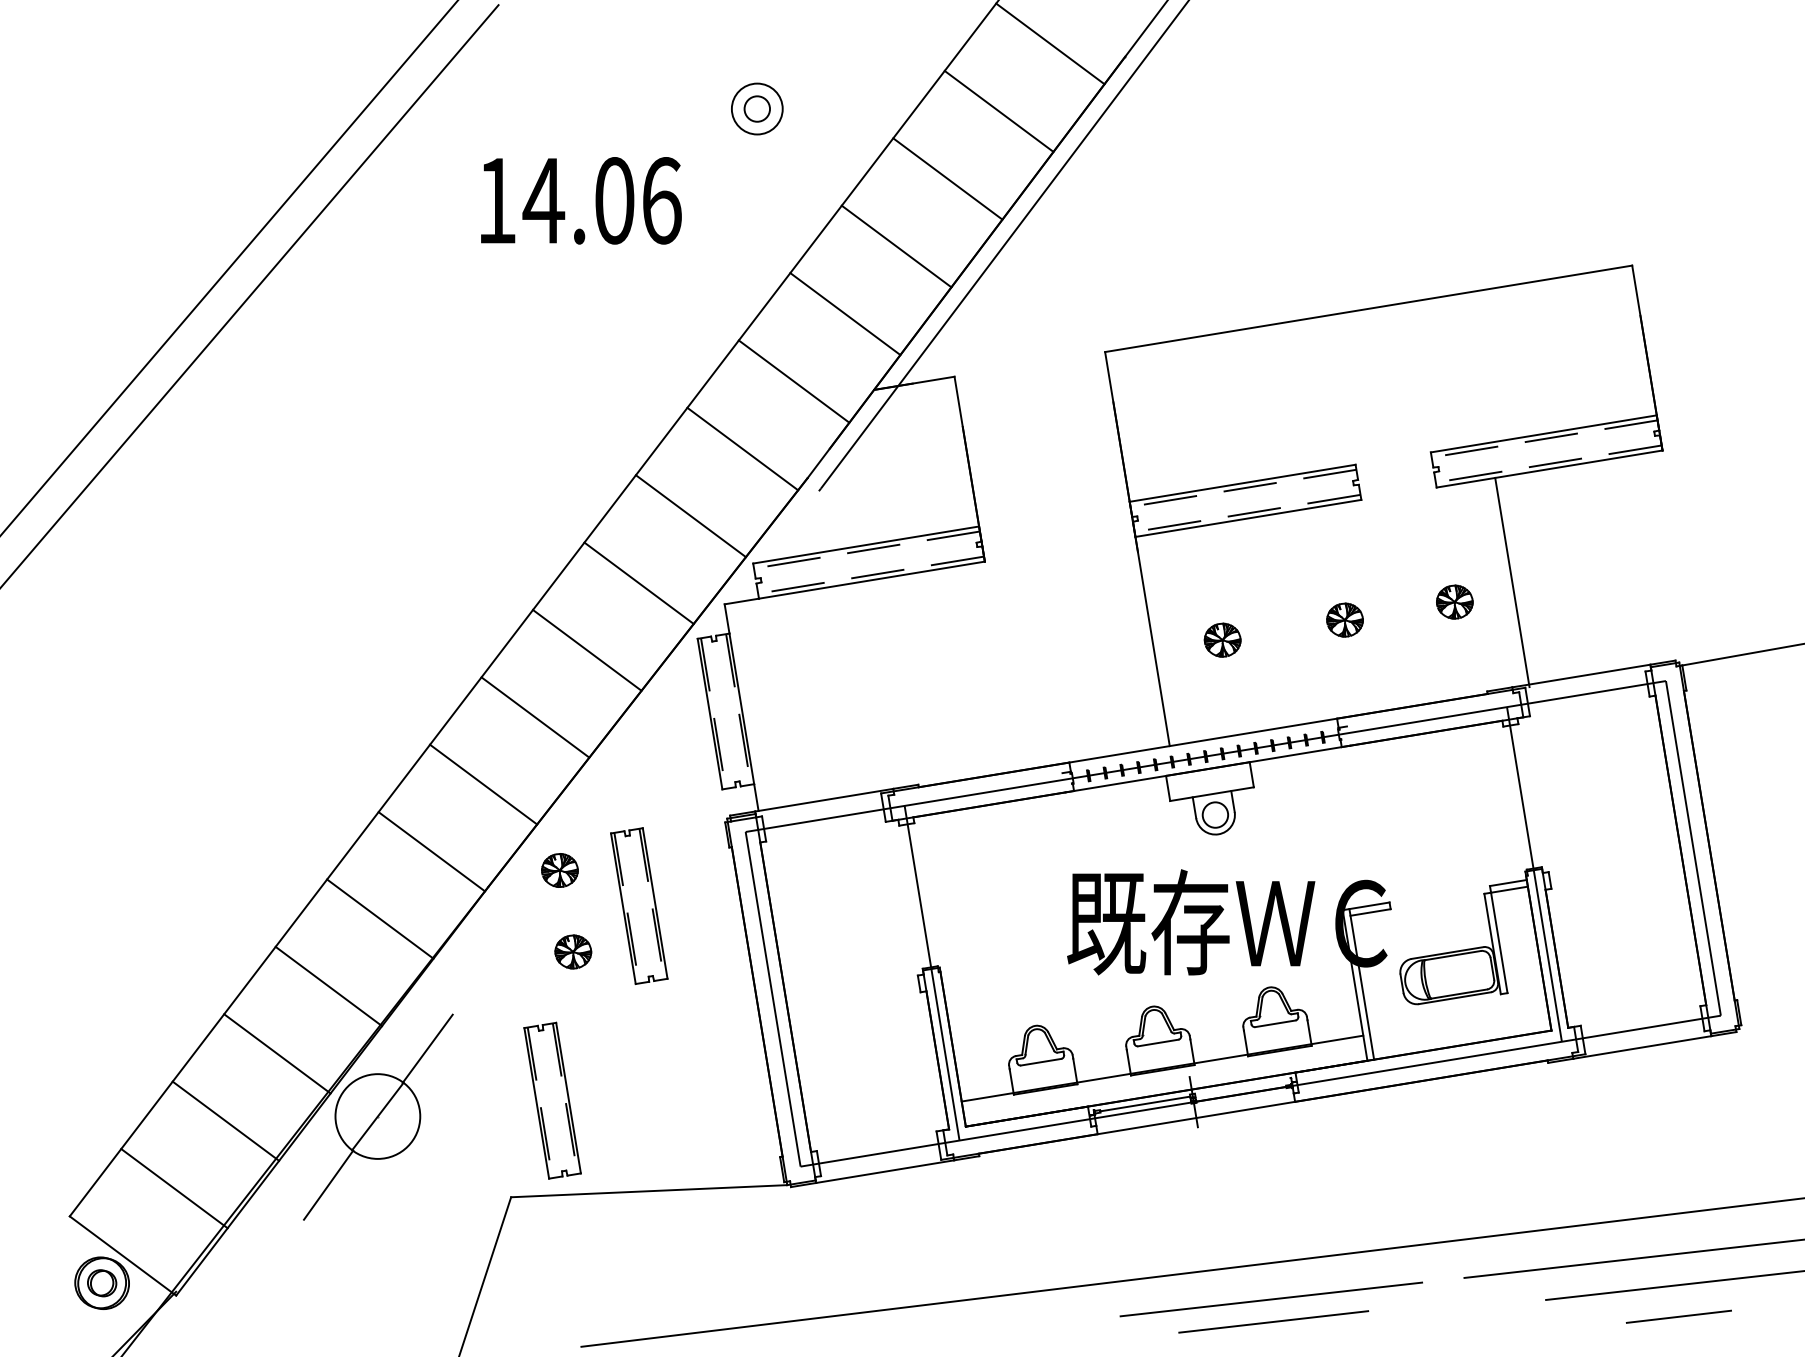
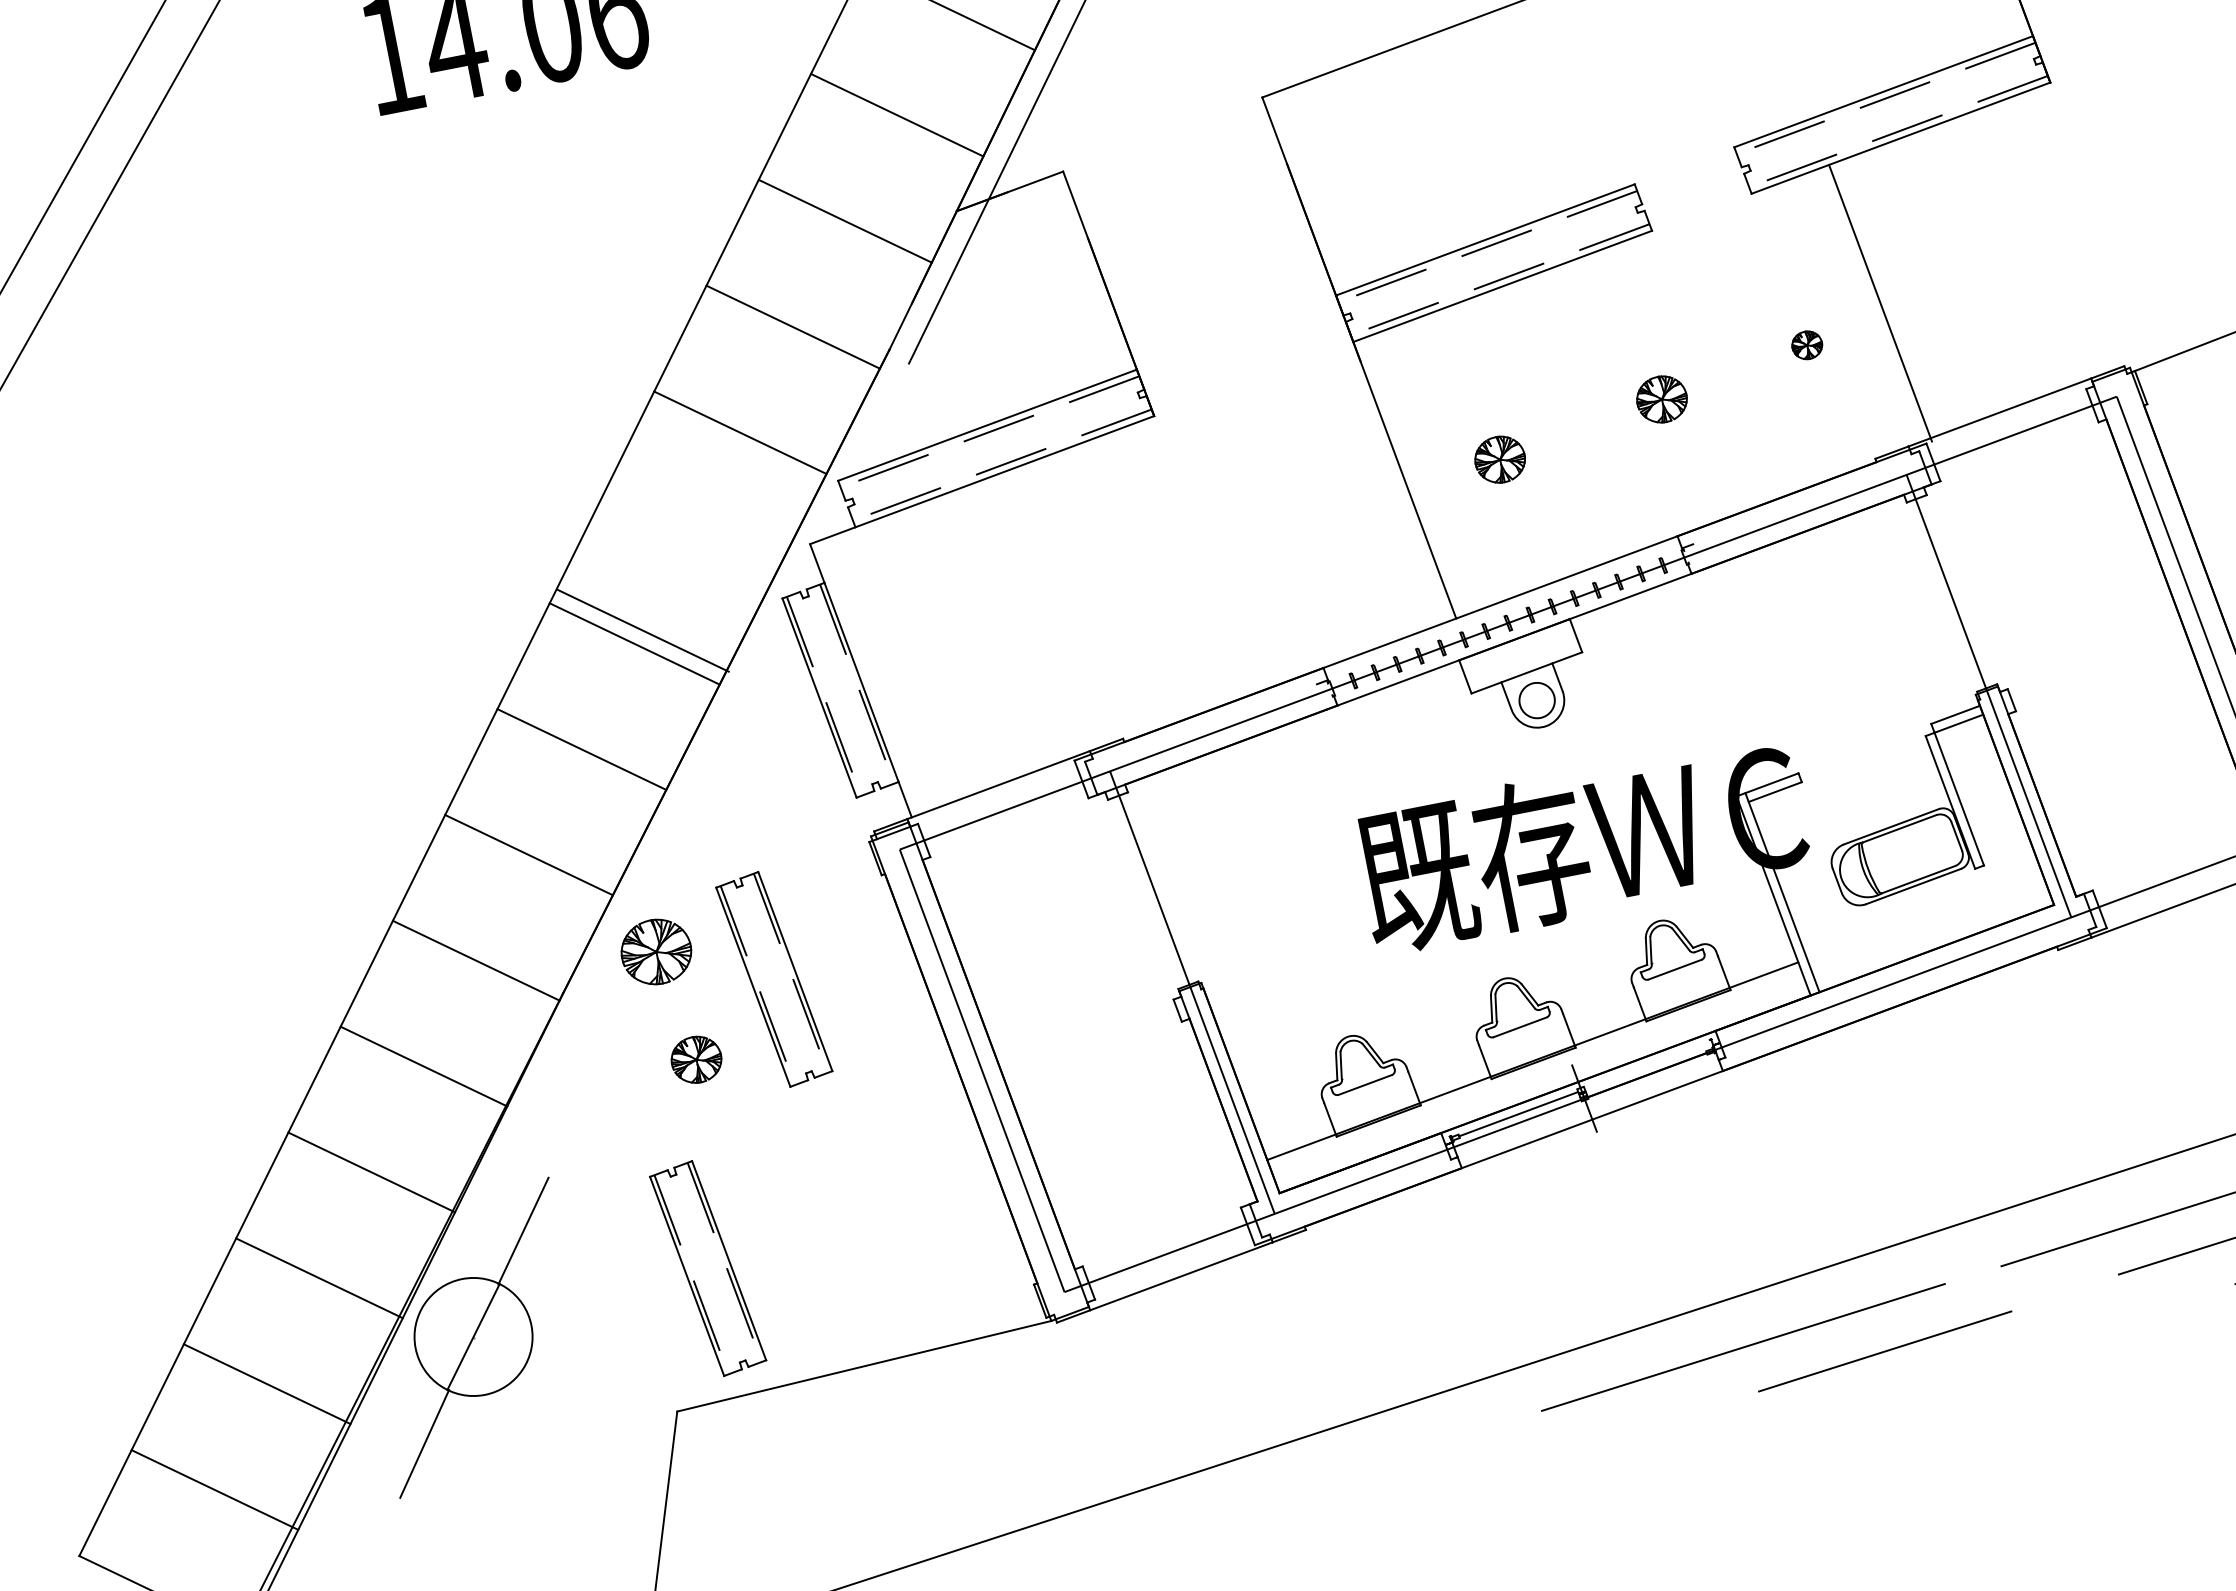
line: (638, 582) -> (642, 629), moved
part: (1454, 601) -> (1806, 344), size x0.6
part: (559, 870) -> (655, 952), size x1.4
line: (1273, 1321) -> (1884, 1350), moved

